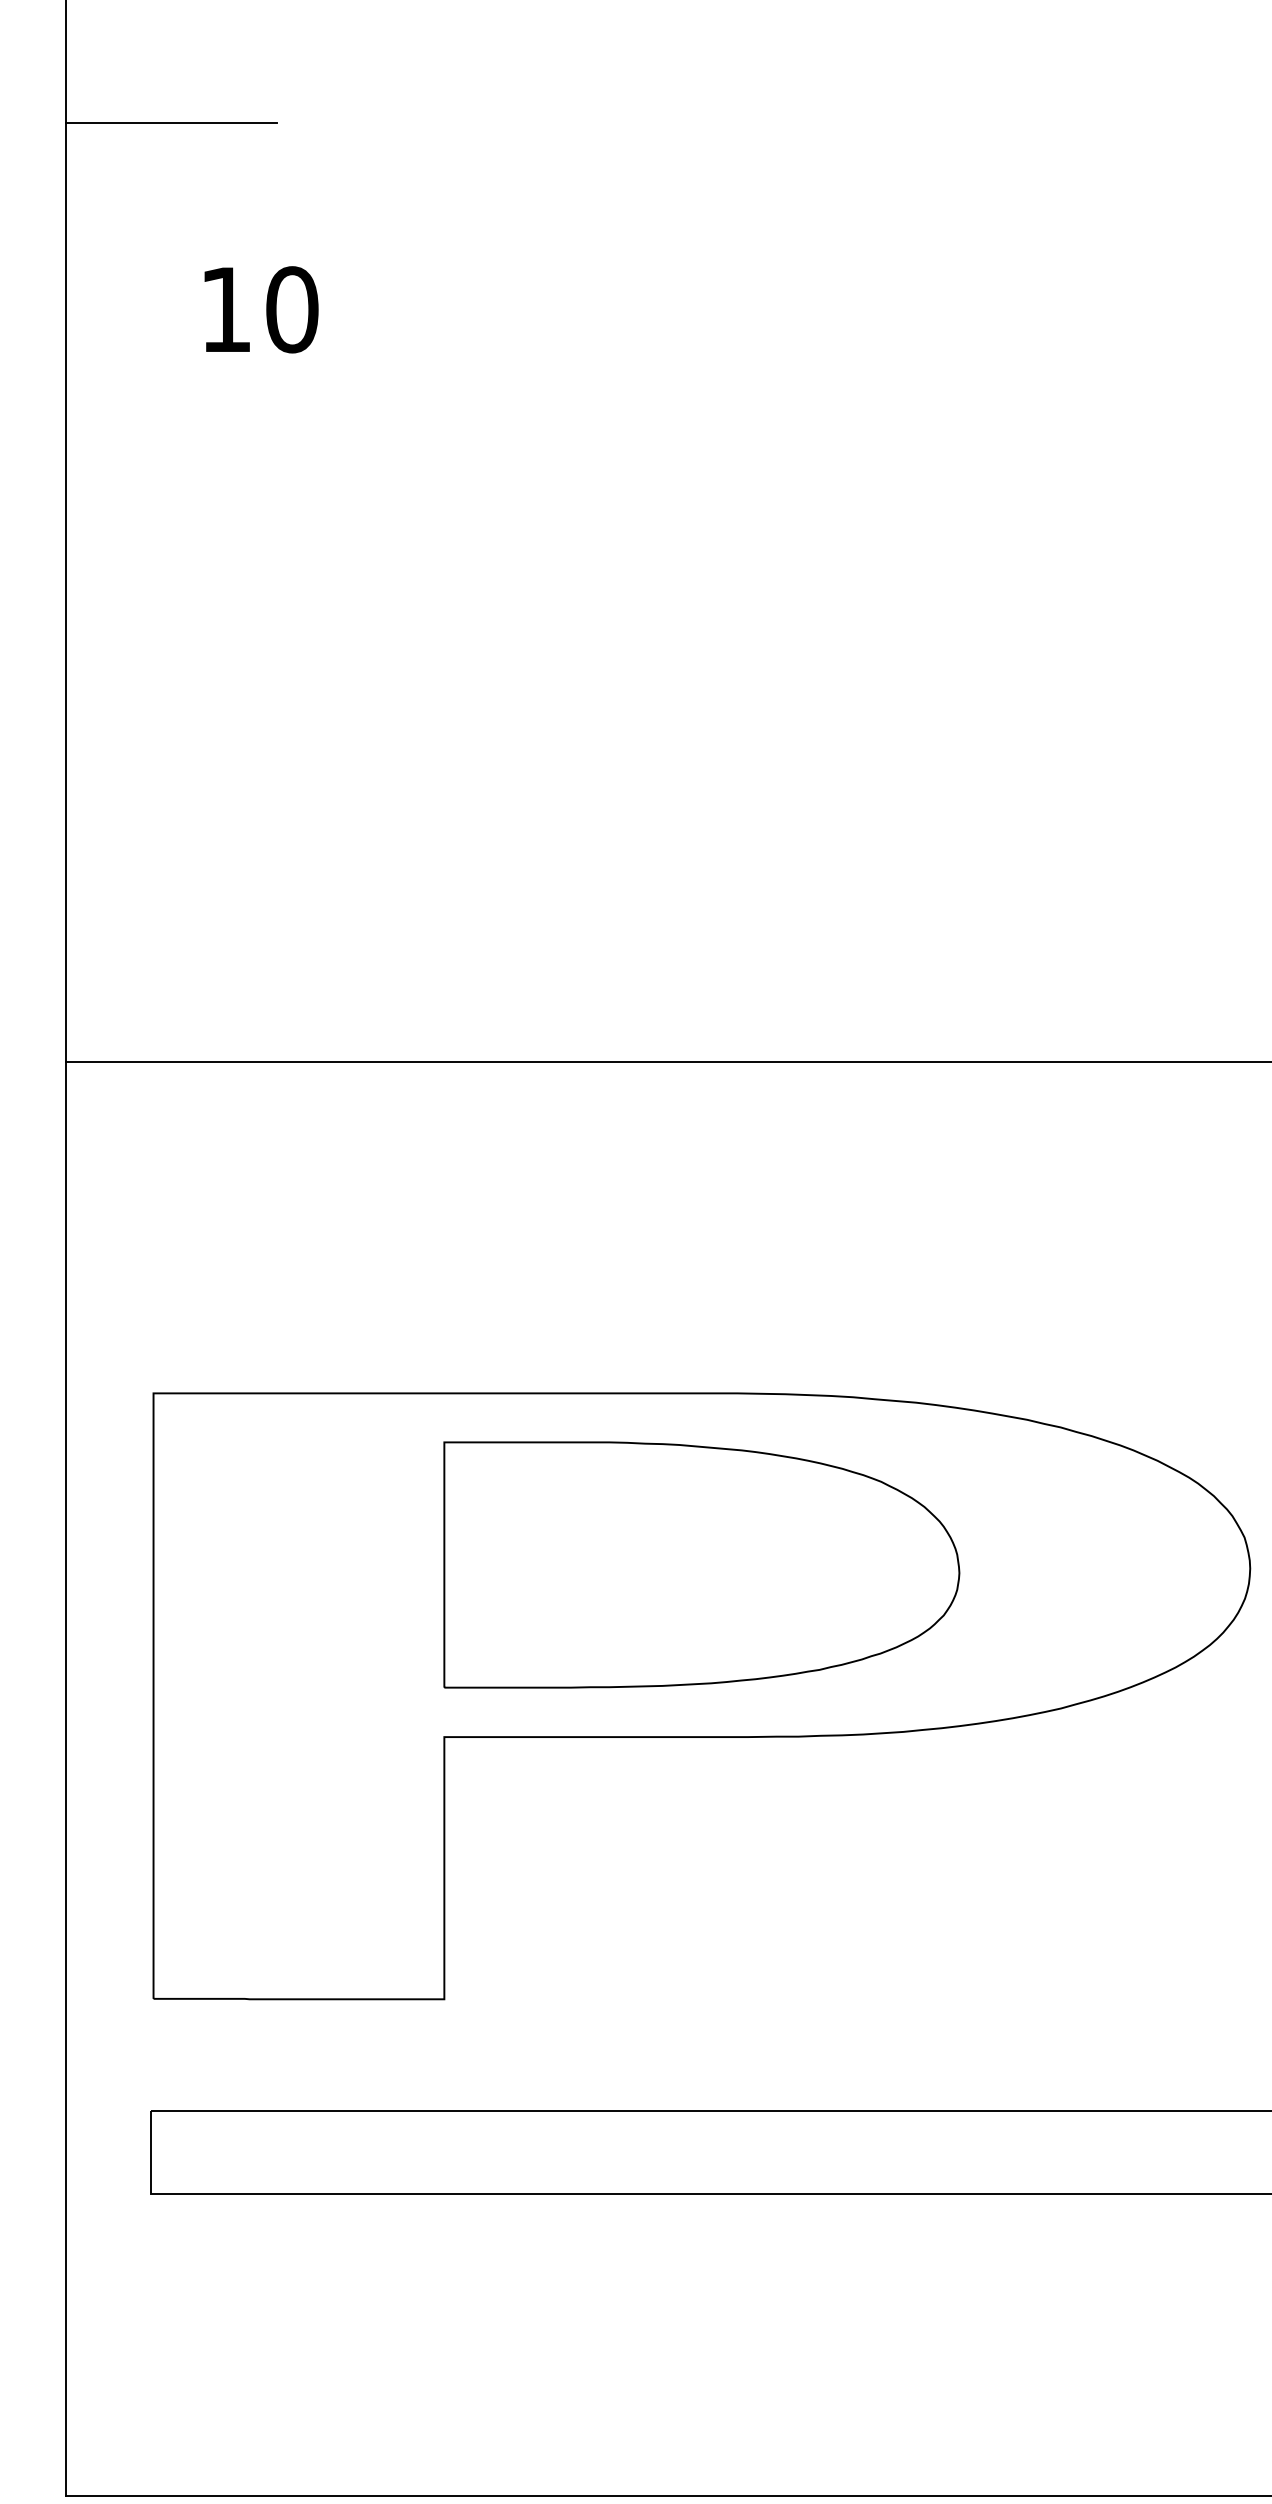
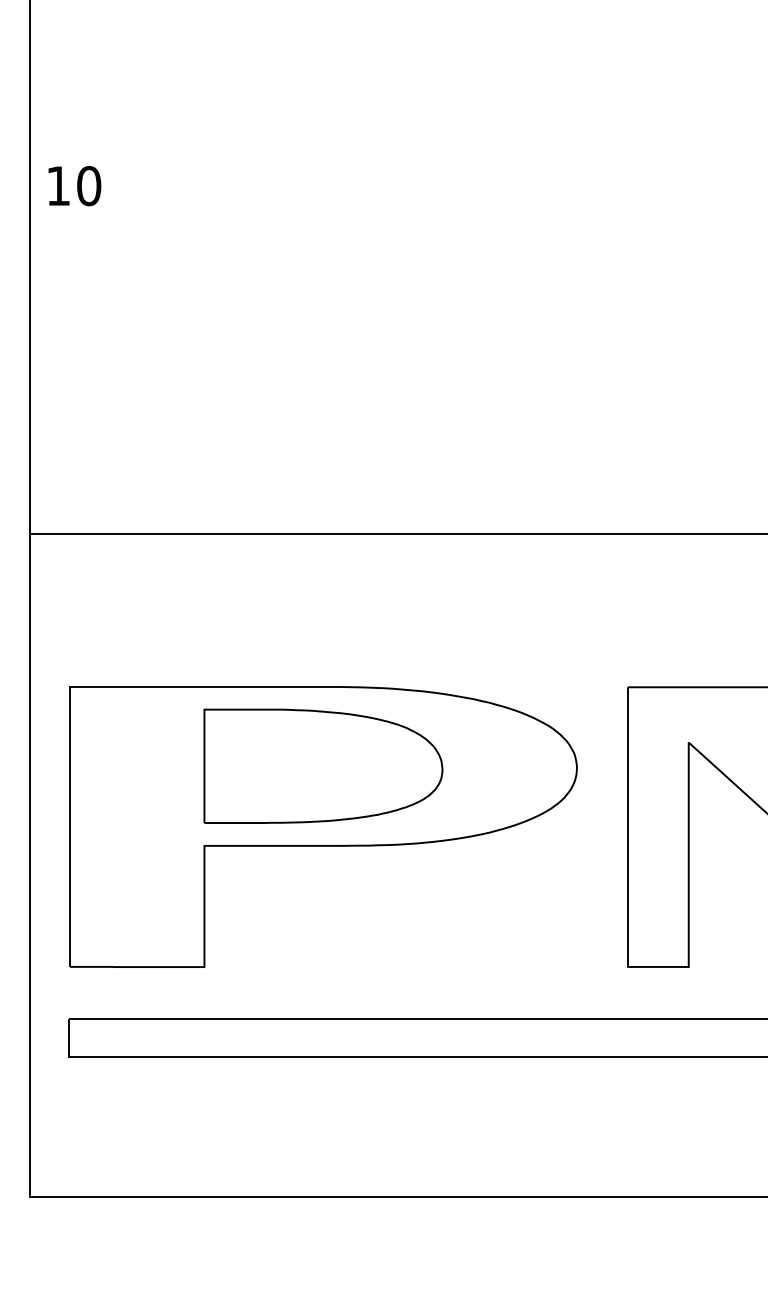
line: (169, 122) -> (77, 99), removed
text: (260, 310) -> (74, 186), moved

